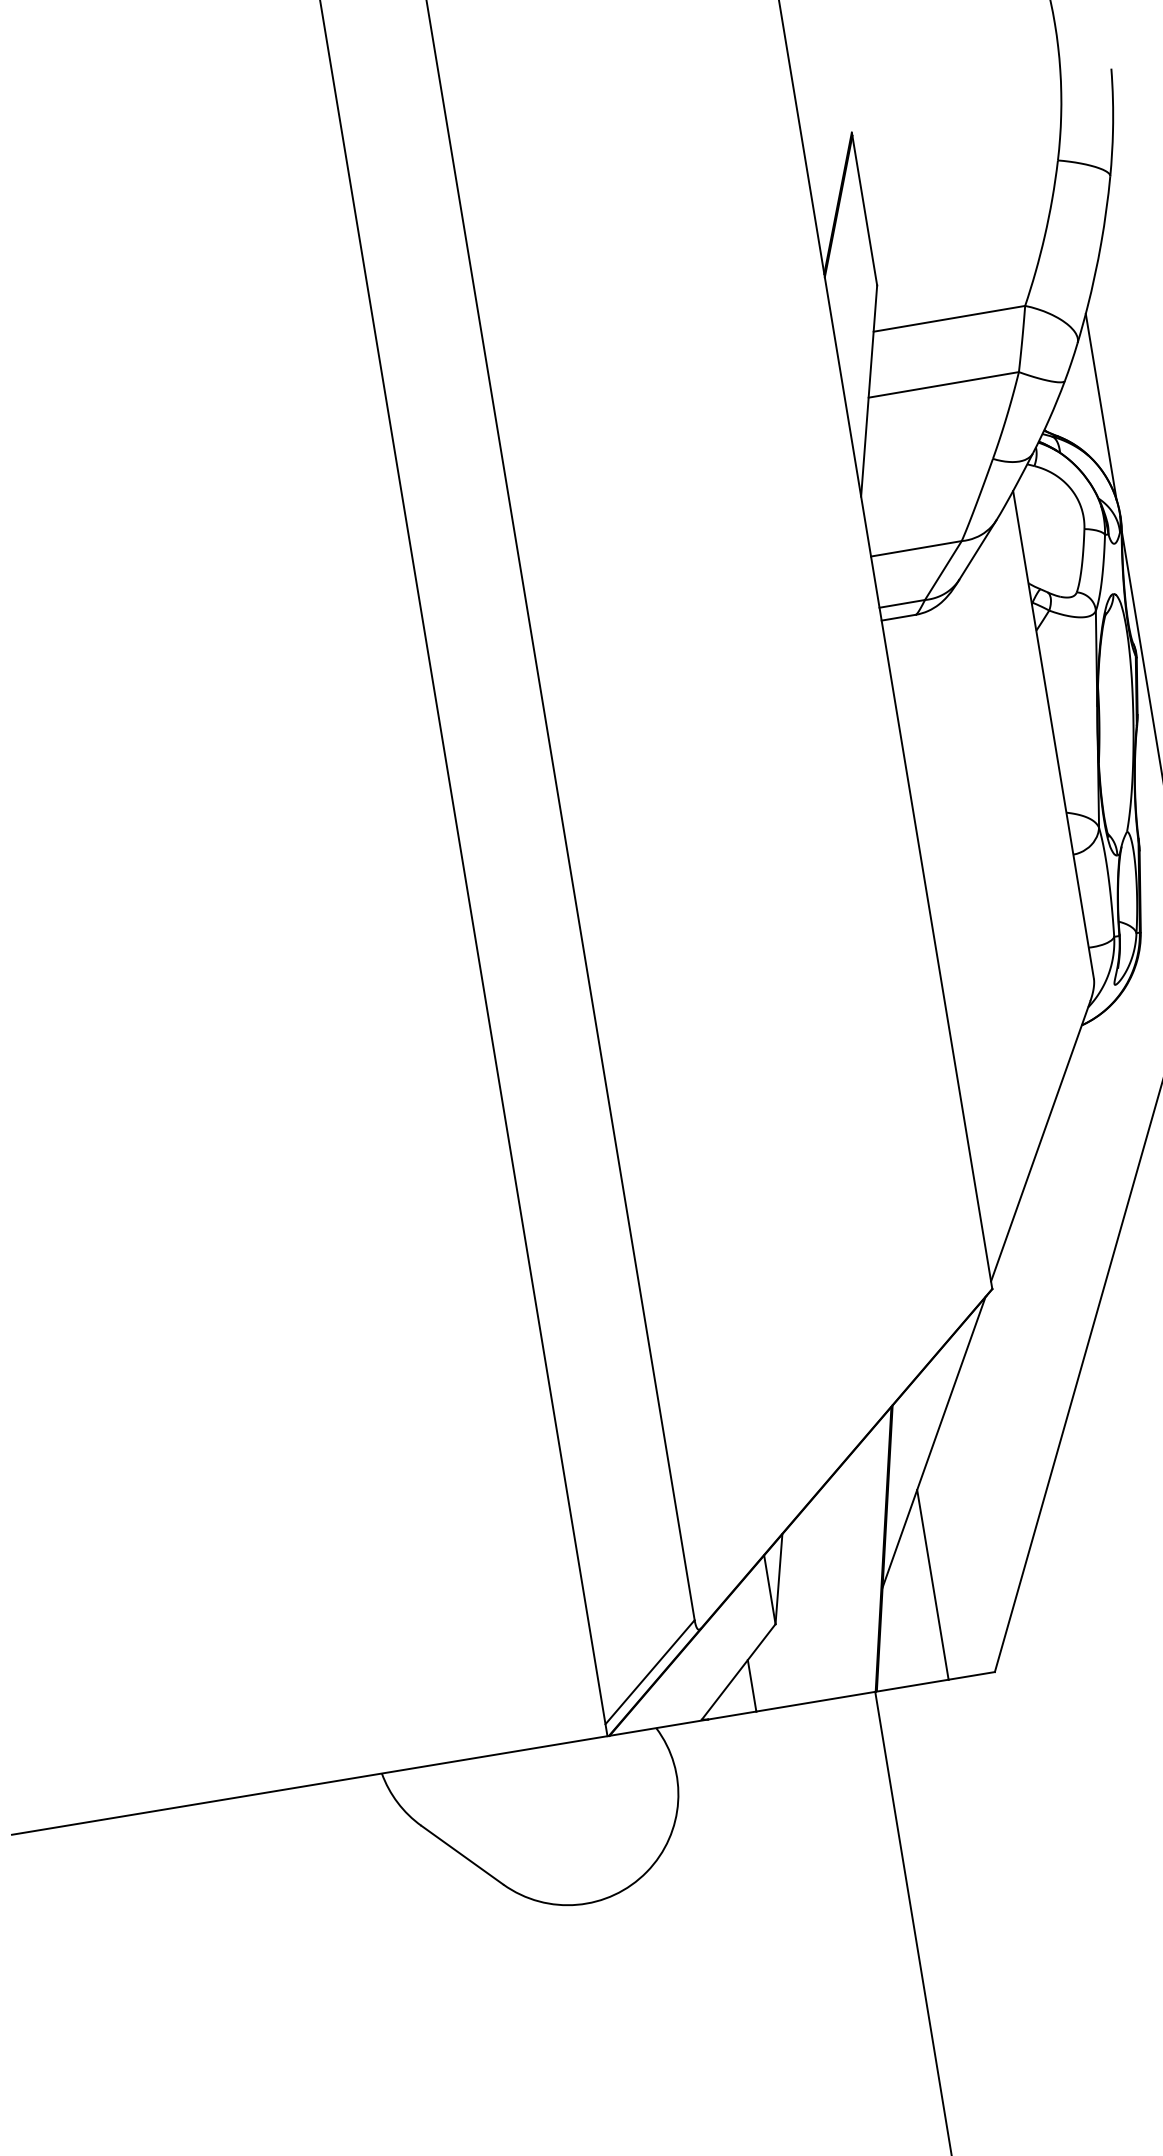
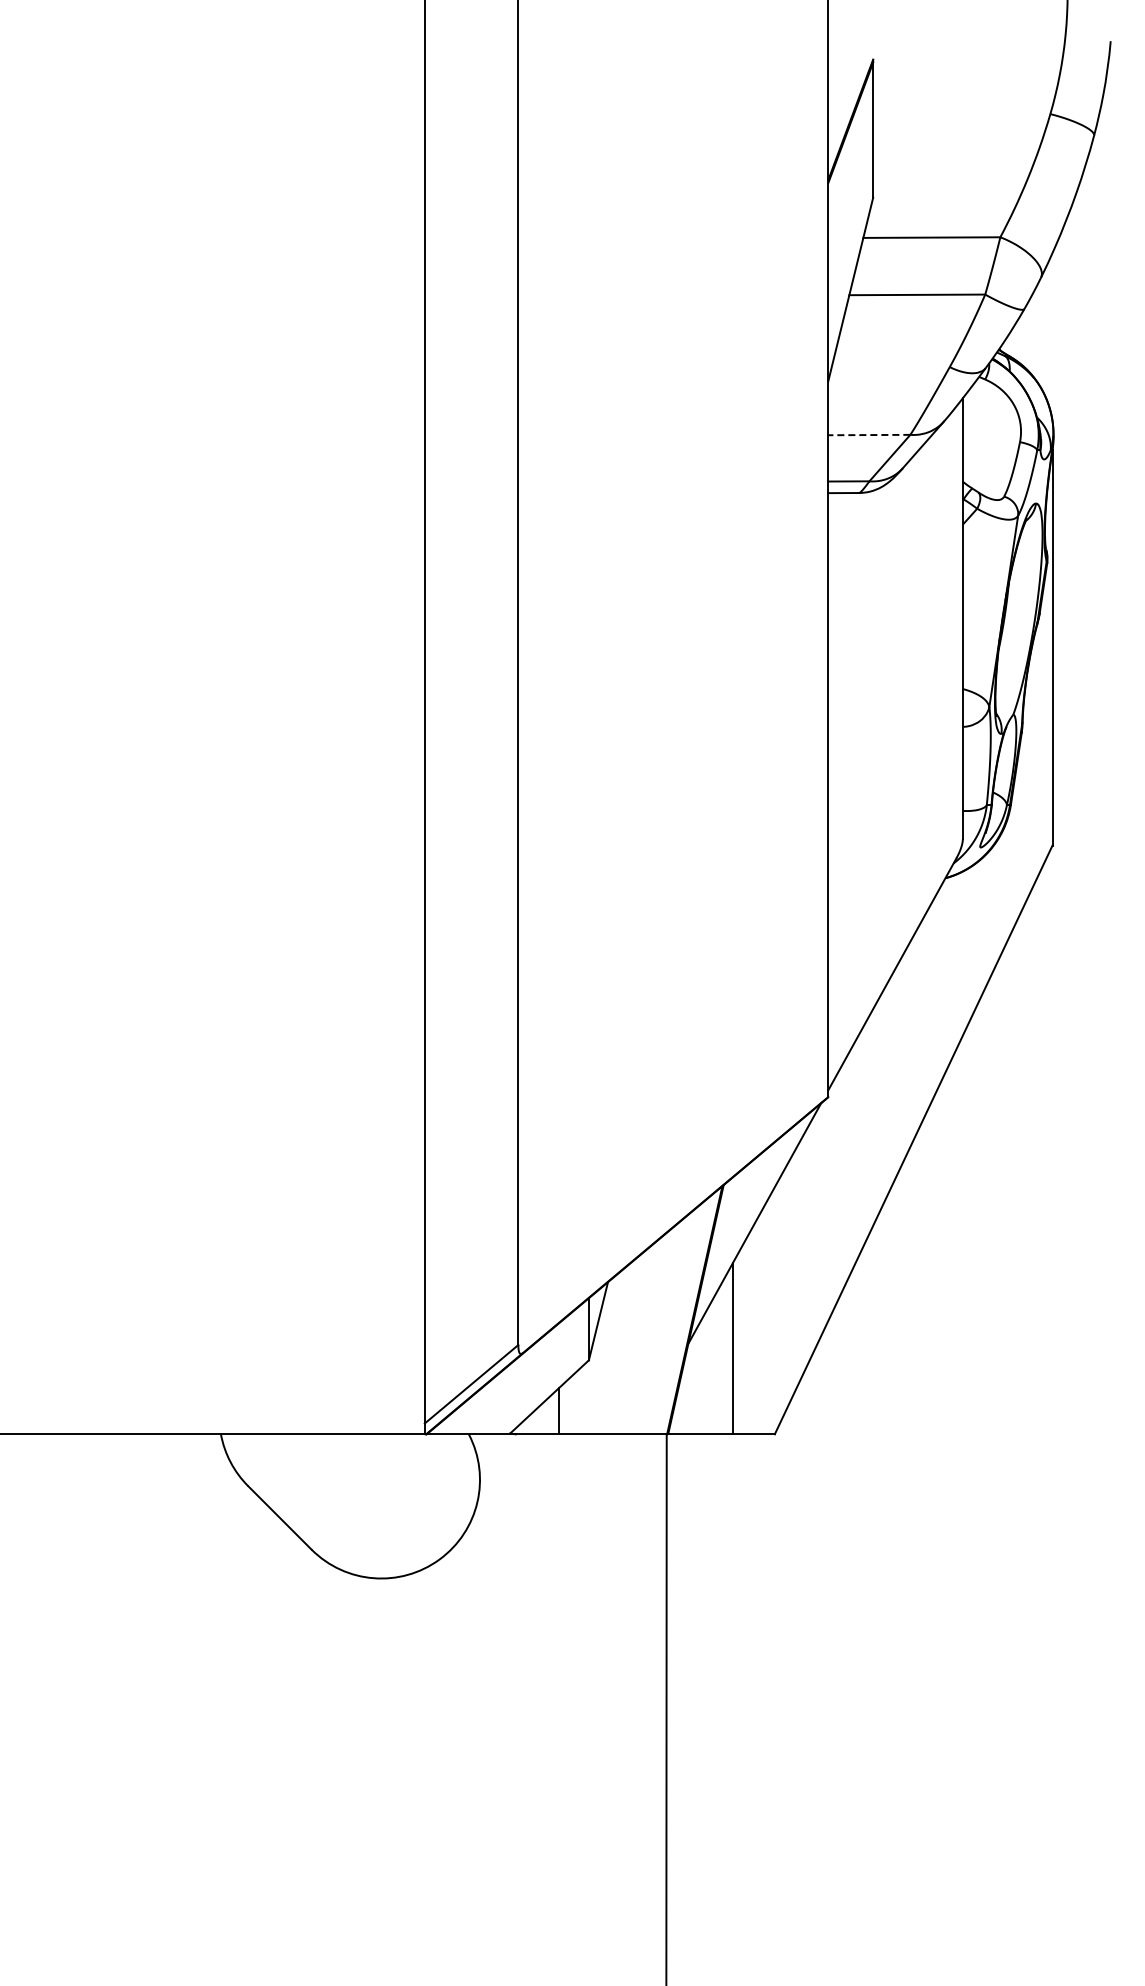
line: (1101, 406) -> (1052, 336), removed
line: (915, 549) -> (868, 435), solid -> dashed

